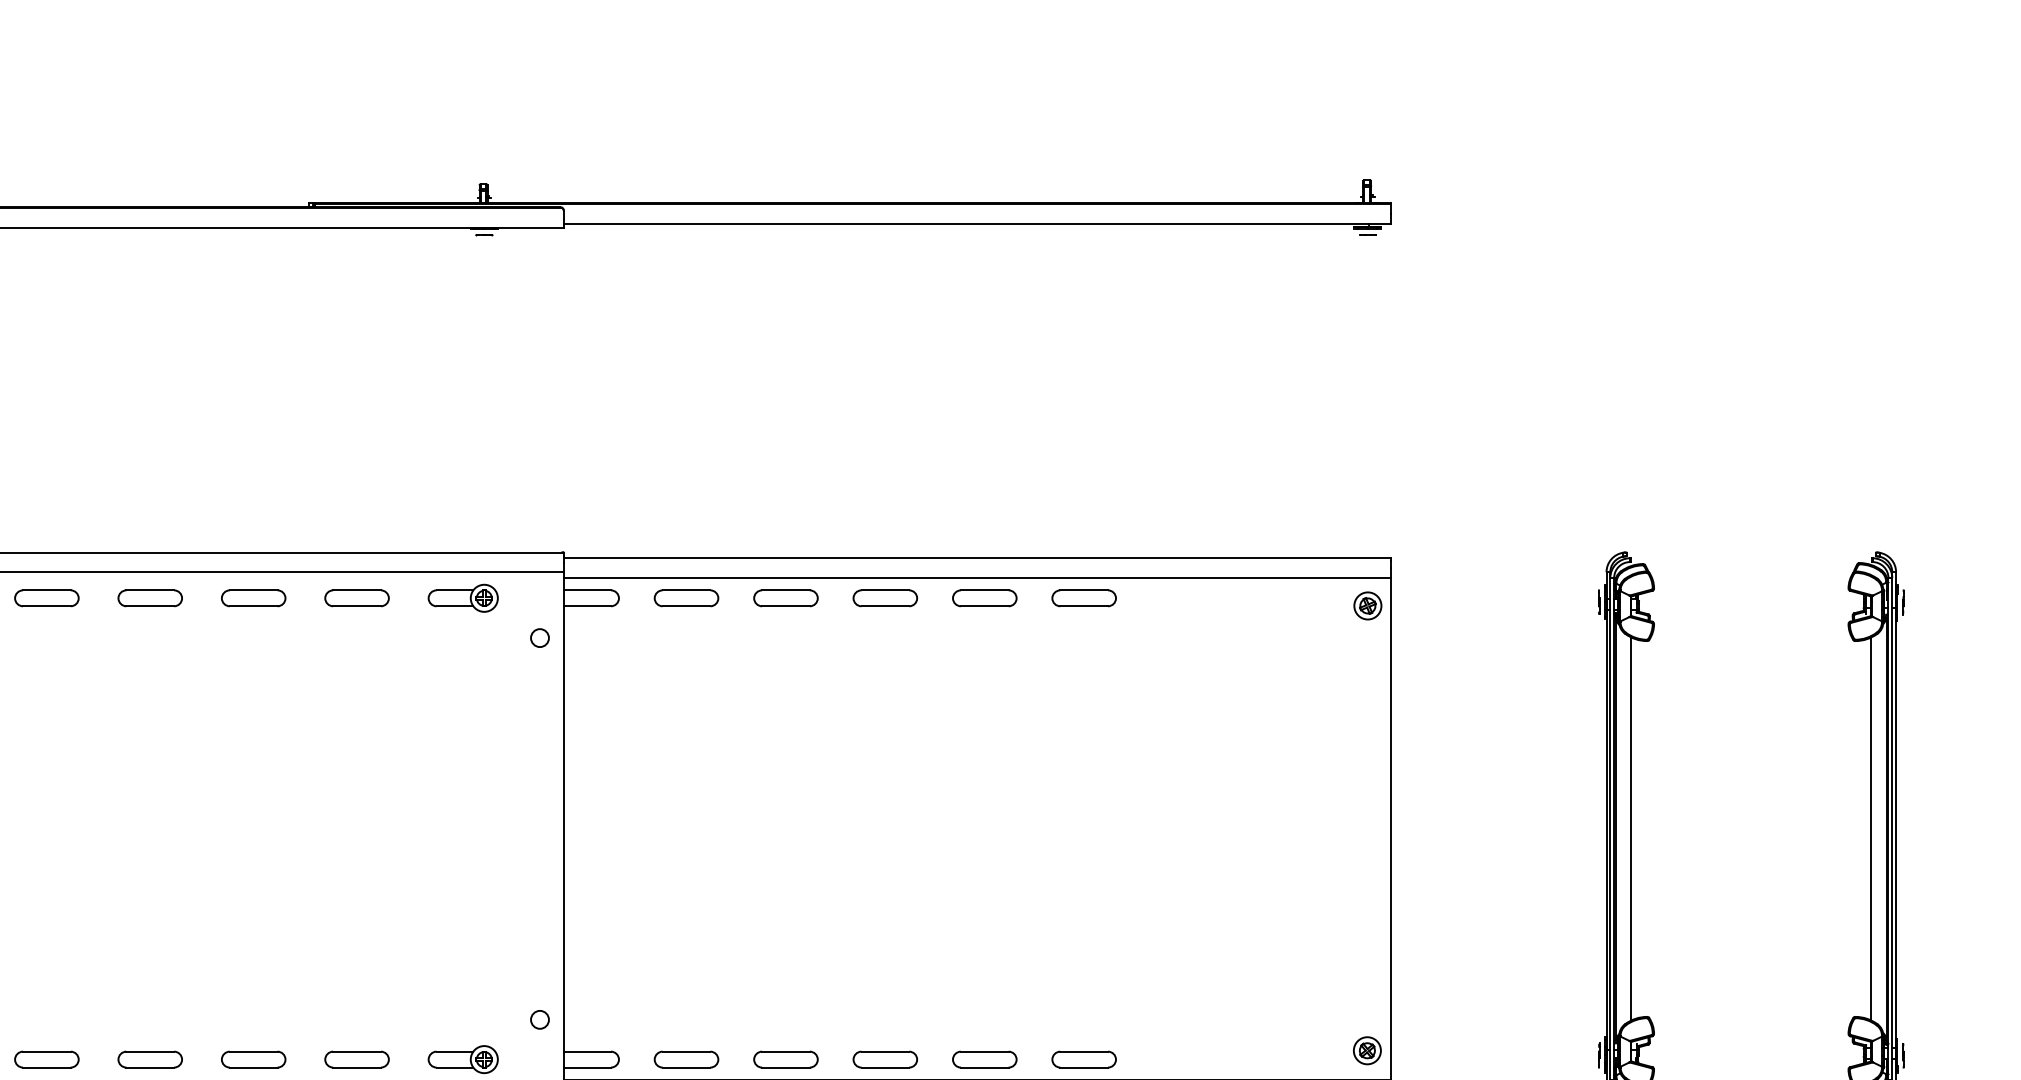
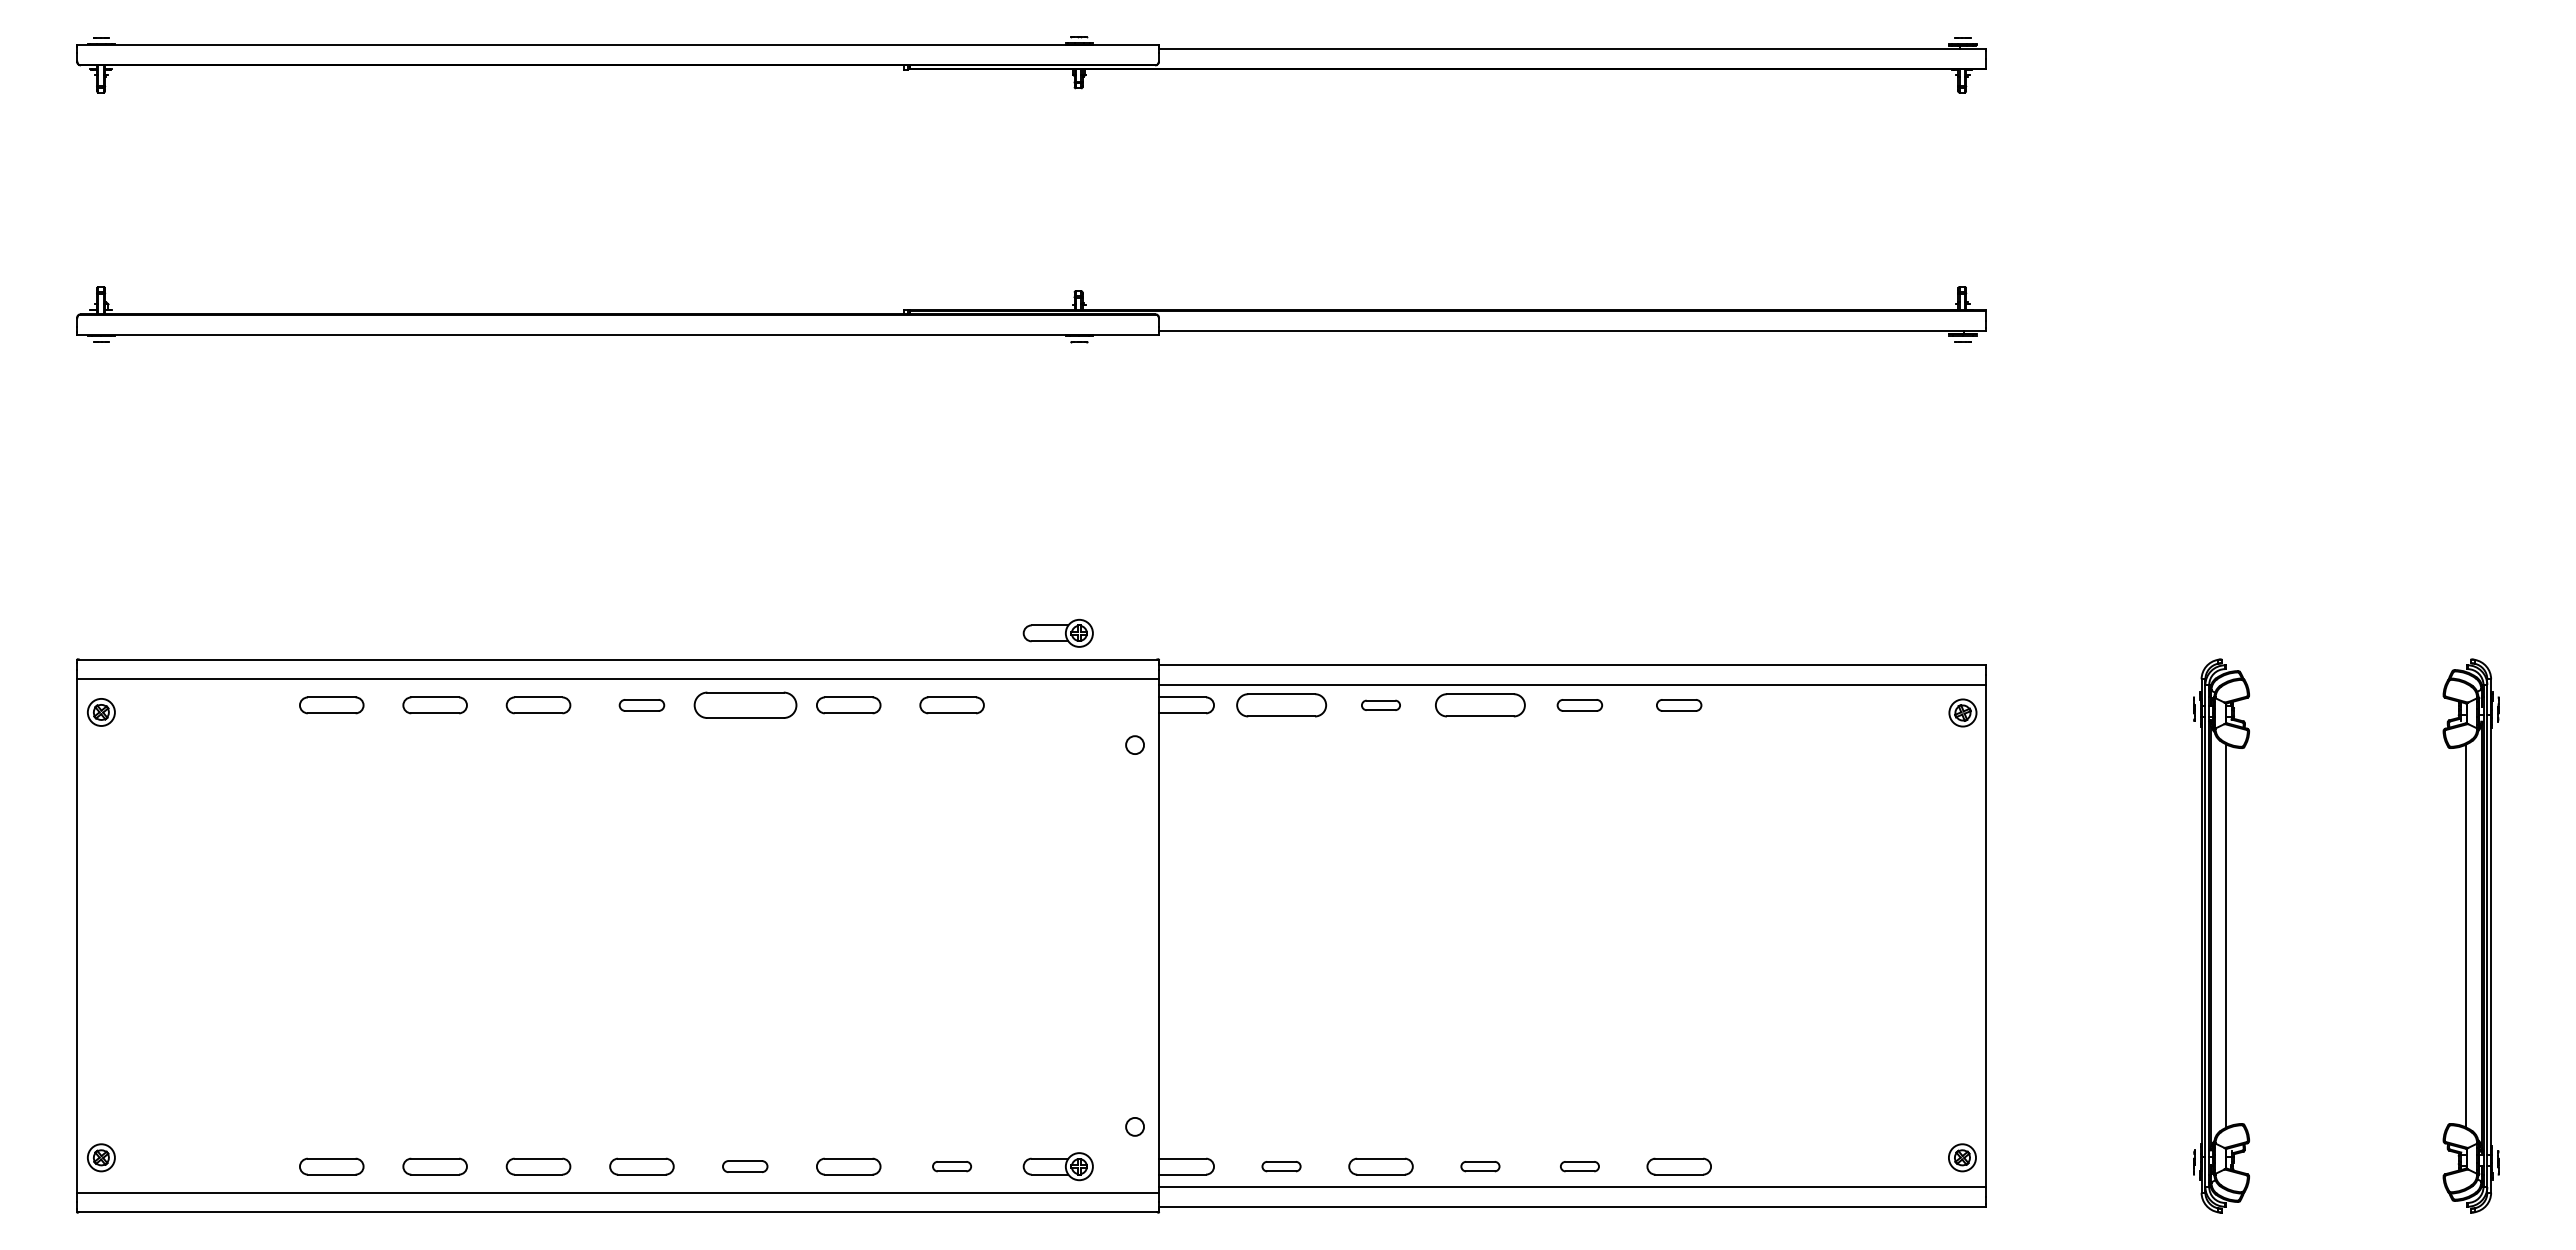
part: (462, 597) -> (1057, 632), moved
part: (46, 598) -> (641, 705), size x0.7
part: (149, 598) -> (744, 705), size x1.6
part: (686, 598) -> (1281, 705), size x1.4
part: (785, 598) -> (1380, 705), size x0.6
part: (885, 598) -> (1480, 705), size x1.4
part: (984, 598) -> (1579, 705), size x0.7
part: (1083, 598) -> (1678, 705), size x0.7
part: (149, 1059) -> (744, 1166), size x0.7
part: (356, 1059) -> (951, 1166), size x0.6
part: (686, 1059) -> (1281, 1166), size x0.6
part: (885, 1059) -> (1480, 1166), size x0.6
part: (984, 1059) -> (1579, 1166), size x0.6

